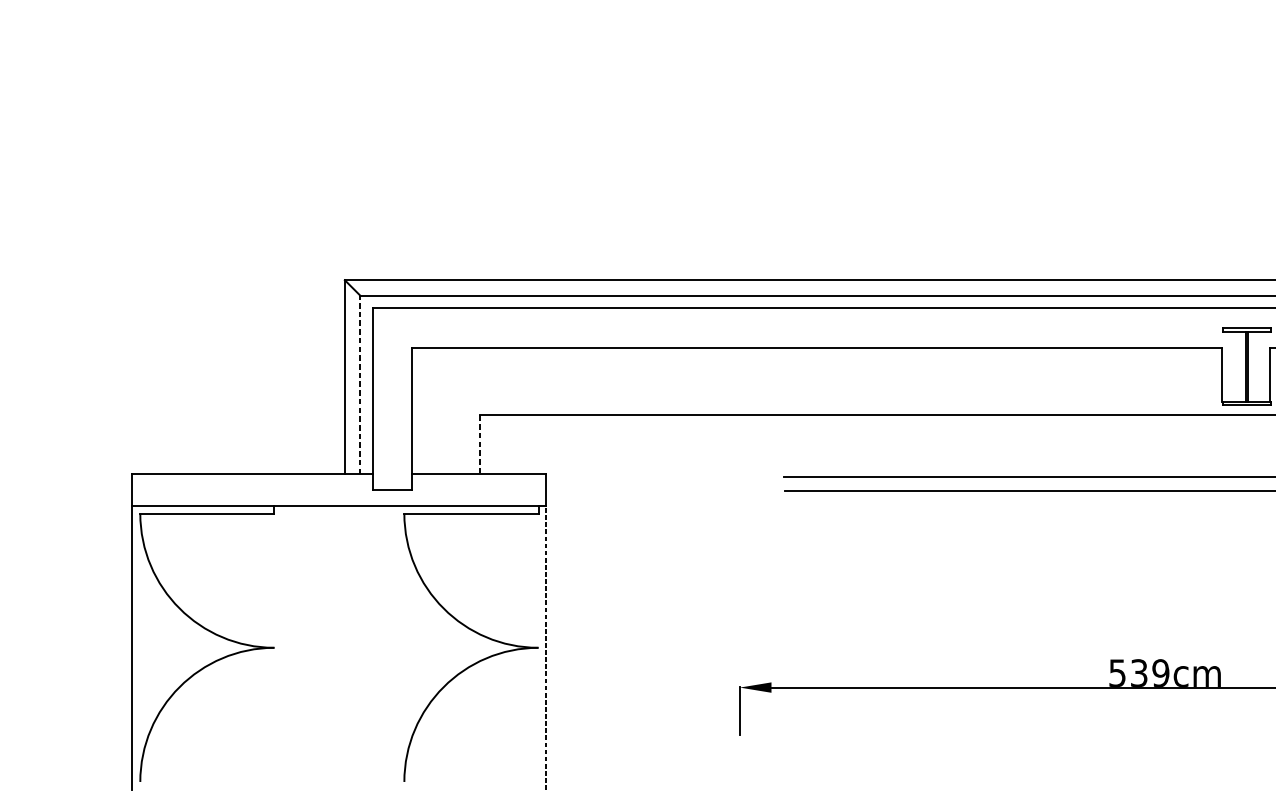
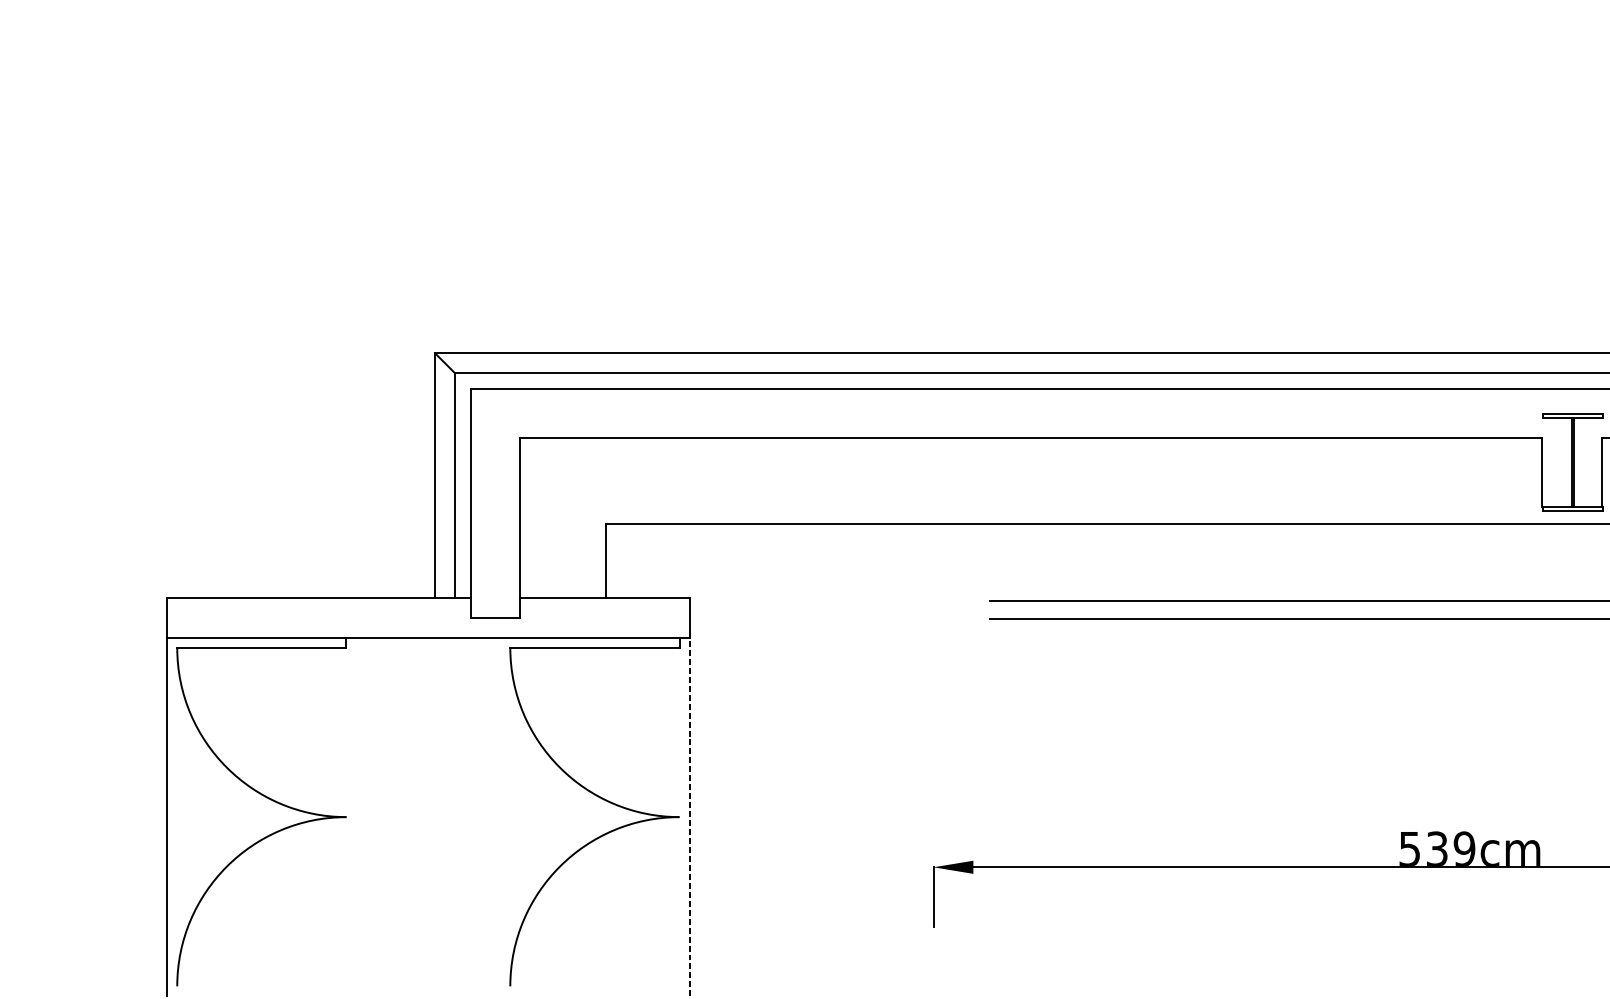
line: (360, 384) -> (454, 485), dashed -> solid
line: (479, 445) -> (605, 561), dashed -> solid

